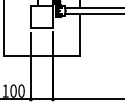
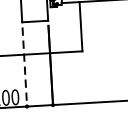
line: (30, 66) -> (24, 67), solid -> dashed

